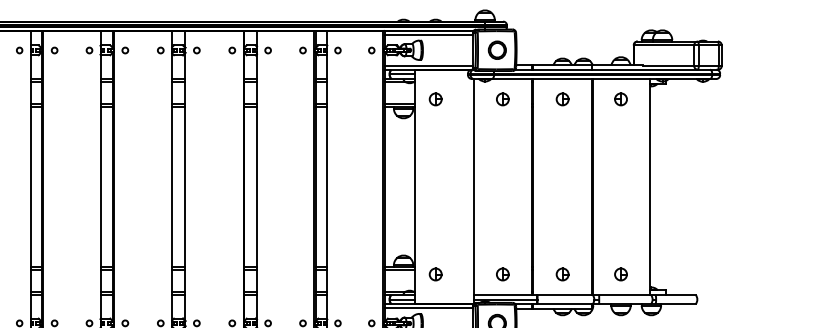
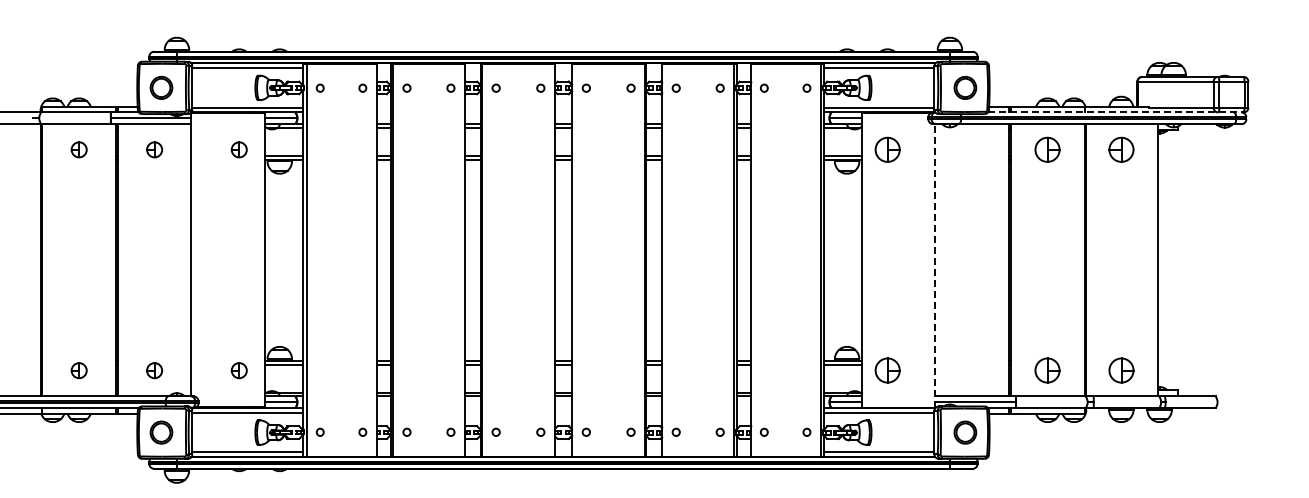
line: (616, 69) -> (1115, 112), solid -> dashed
part: (435, 99) -> (887, 149), size x1.6
part: (502, 99) -> (971, 149), removed
part: (562, 99) -> (1047, 149), size x1.6
part: (620, 99) -> (1120, 149), size x1.6
line: (473, 191) -> (935, 265), solid -> dashed
part: (435, 274) -> (887, 370), size x1.6
part: (502, 274) -> (971, 370), removed
part: (562, 274) -> (1047, 370), size x1.6
part: (620, 274) -> (1120, 370), size x1.6

